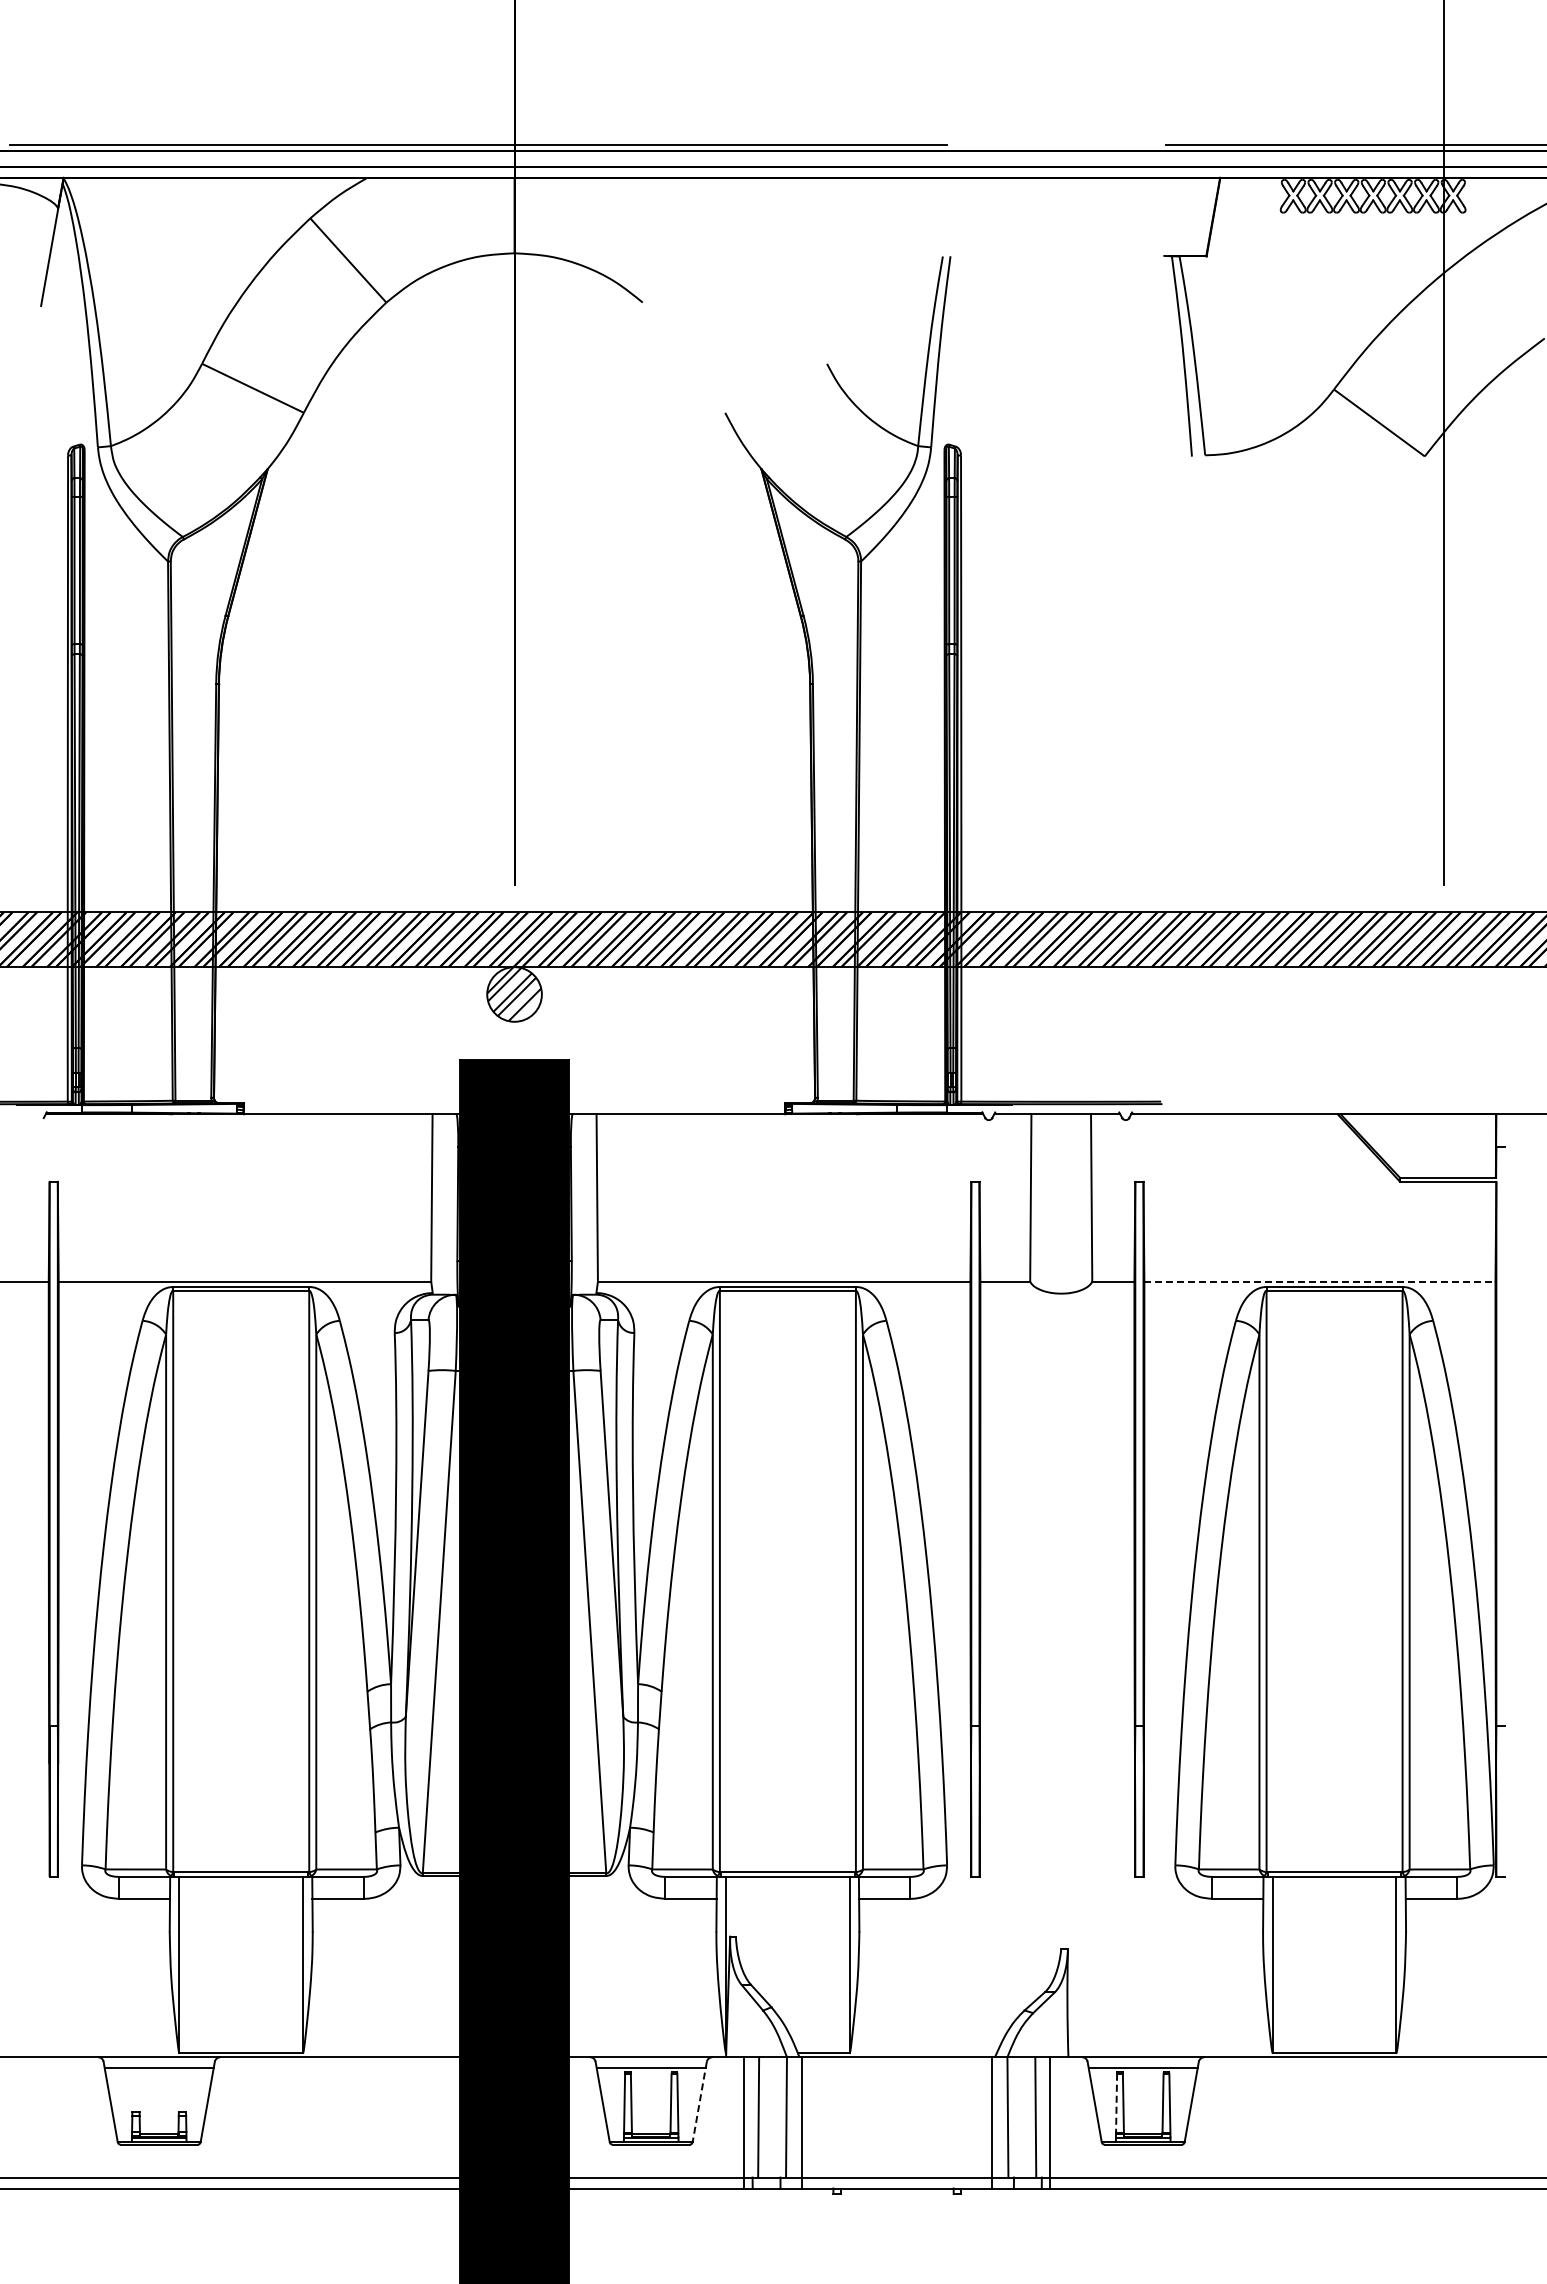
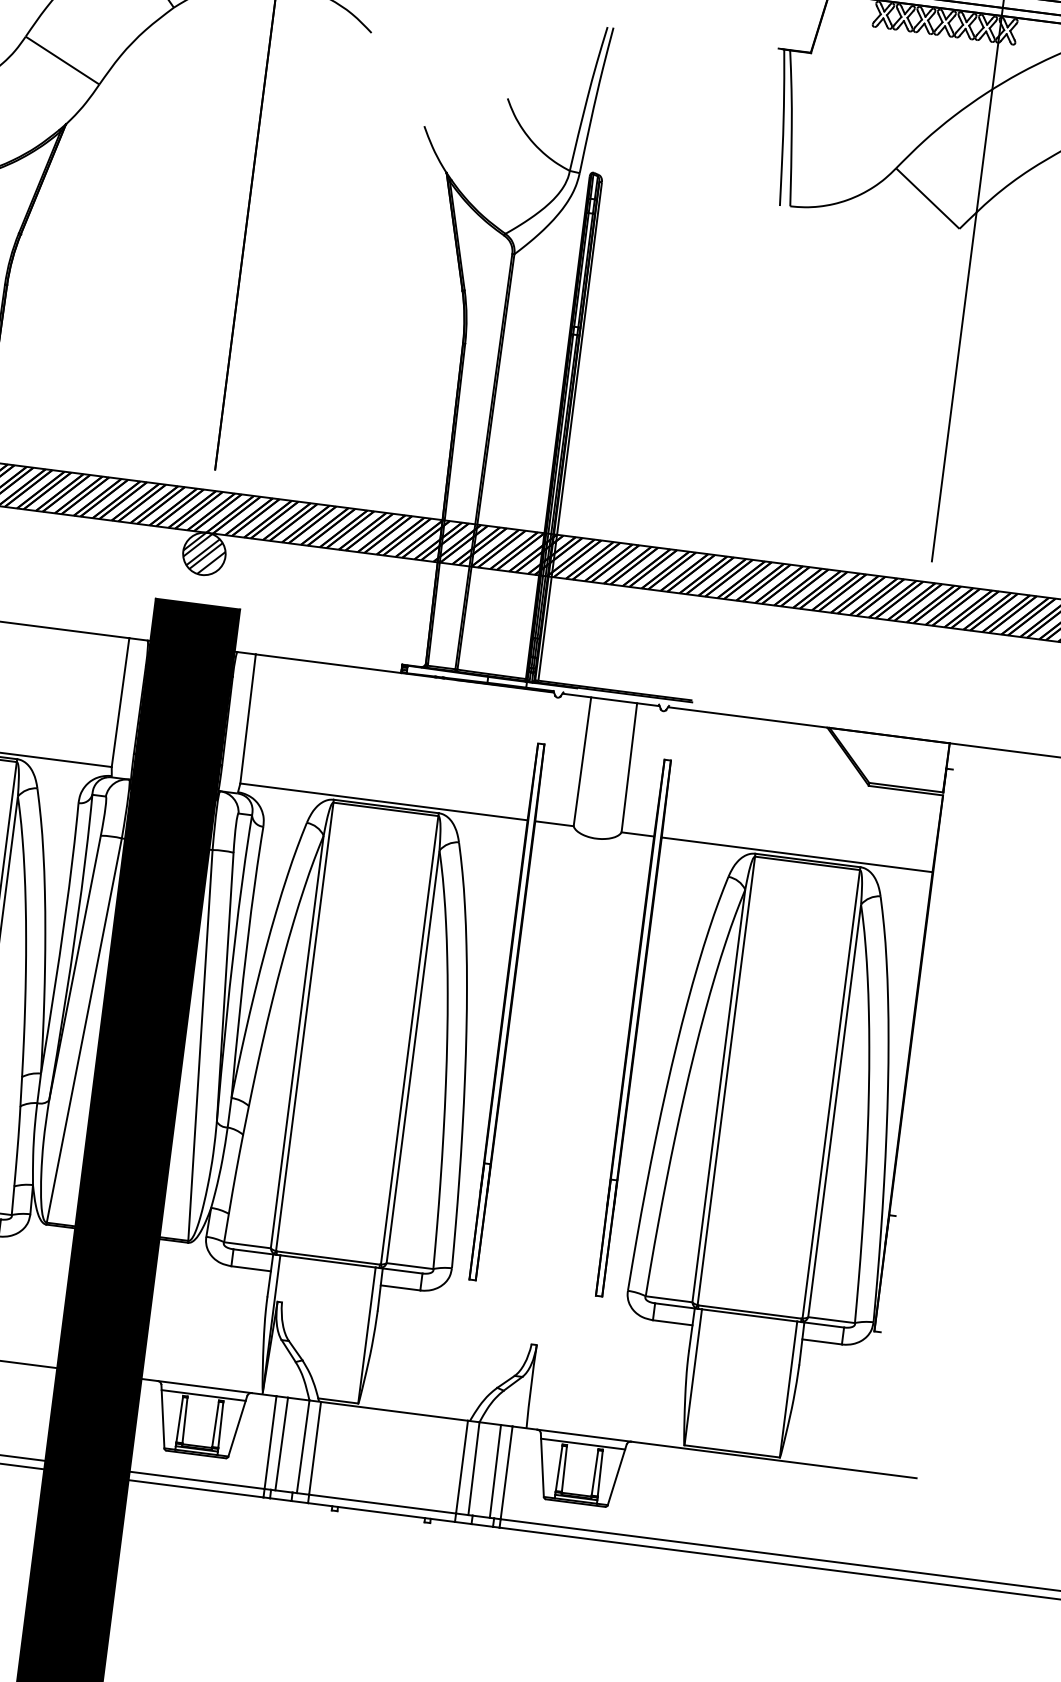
line: (1319, 1281) -> (796, 854), dashed -> solid
line: (699, 2101) -> (237, 1425), dashed -> solid
line: (1116, 2103) -> (559, 1468), dashed -> solid

